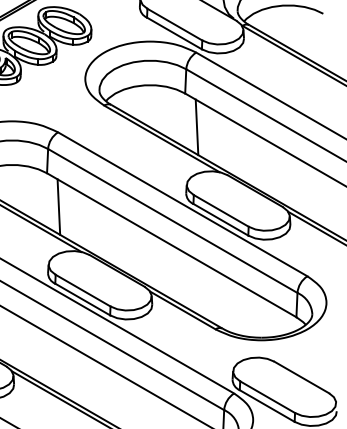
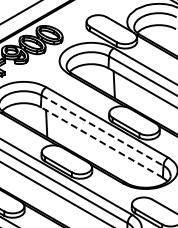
line: (172, 220) -> (102, 130), solid -> dashed
line: (170, 245) -> (101, 142), solid -> dashed

